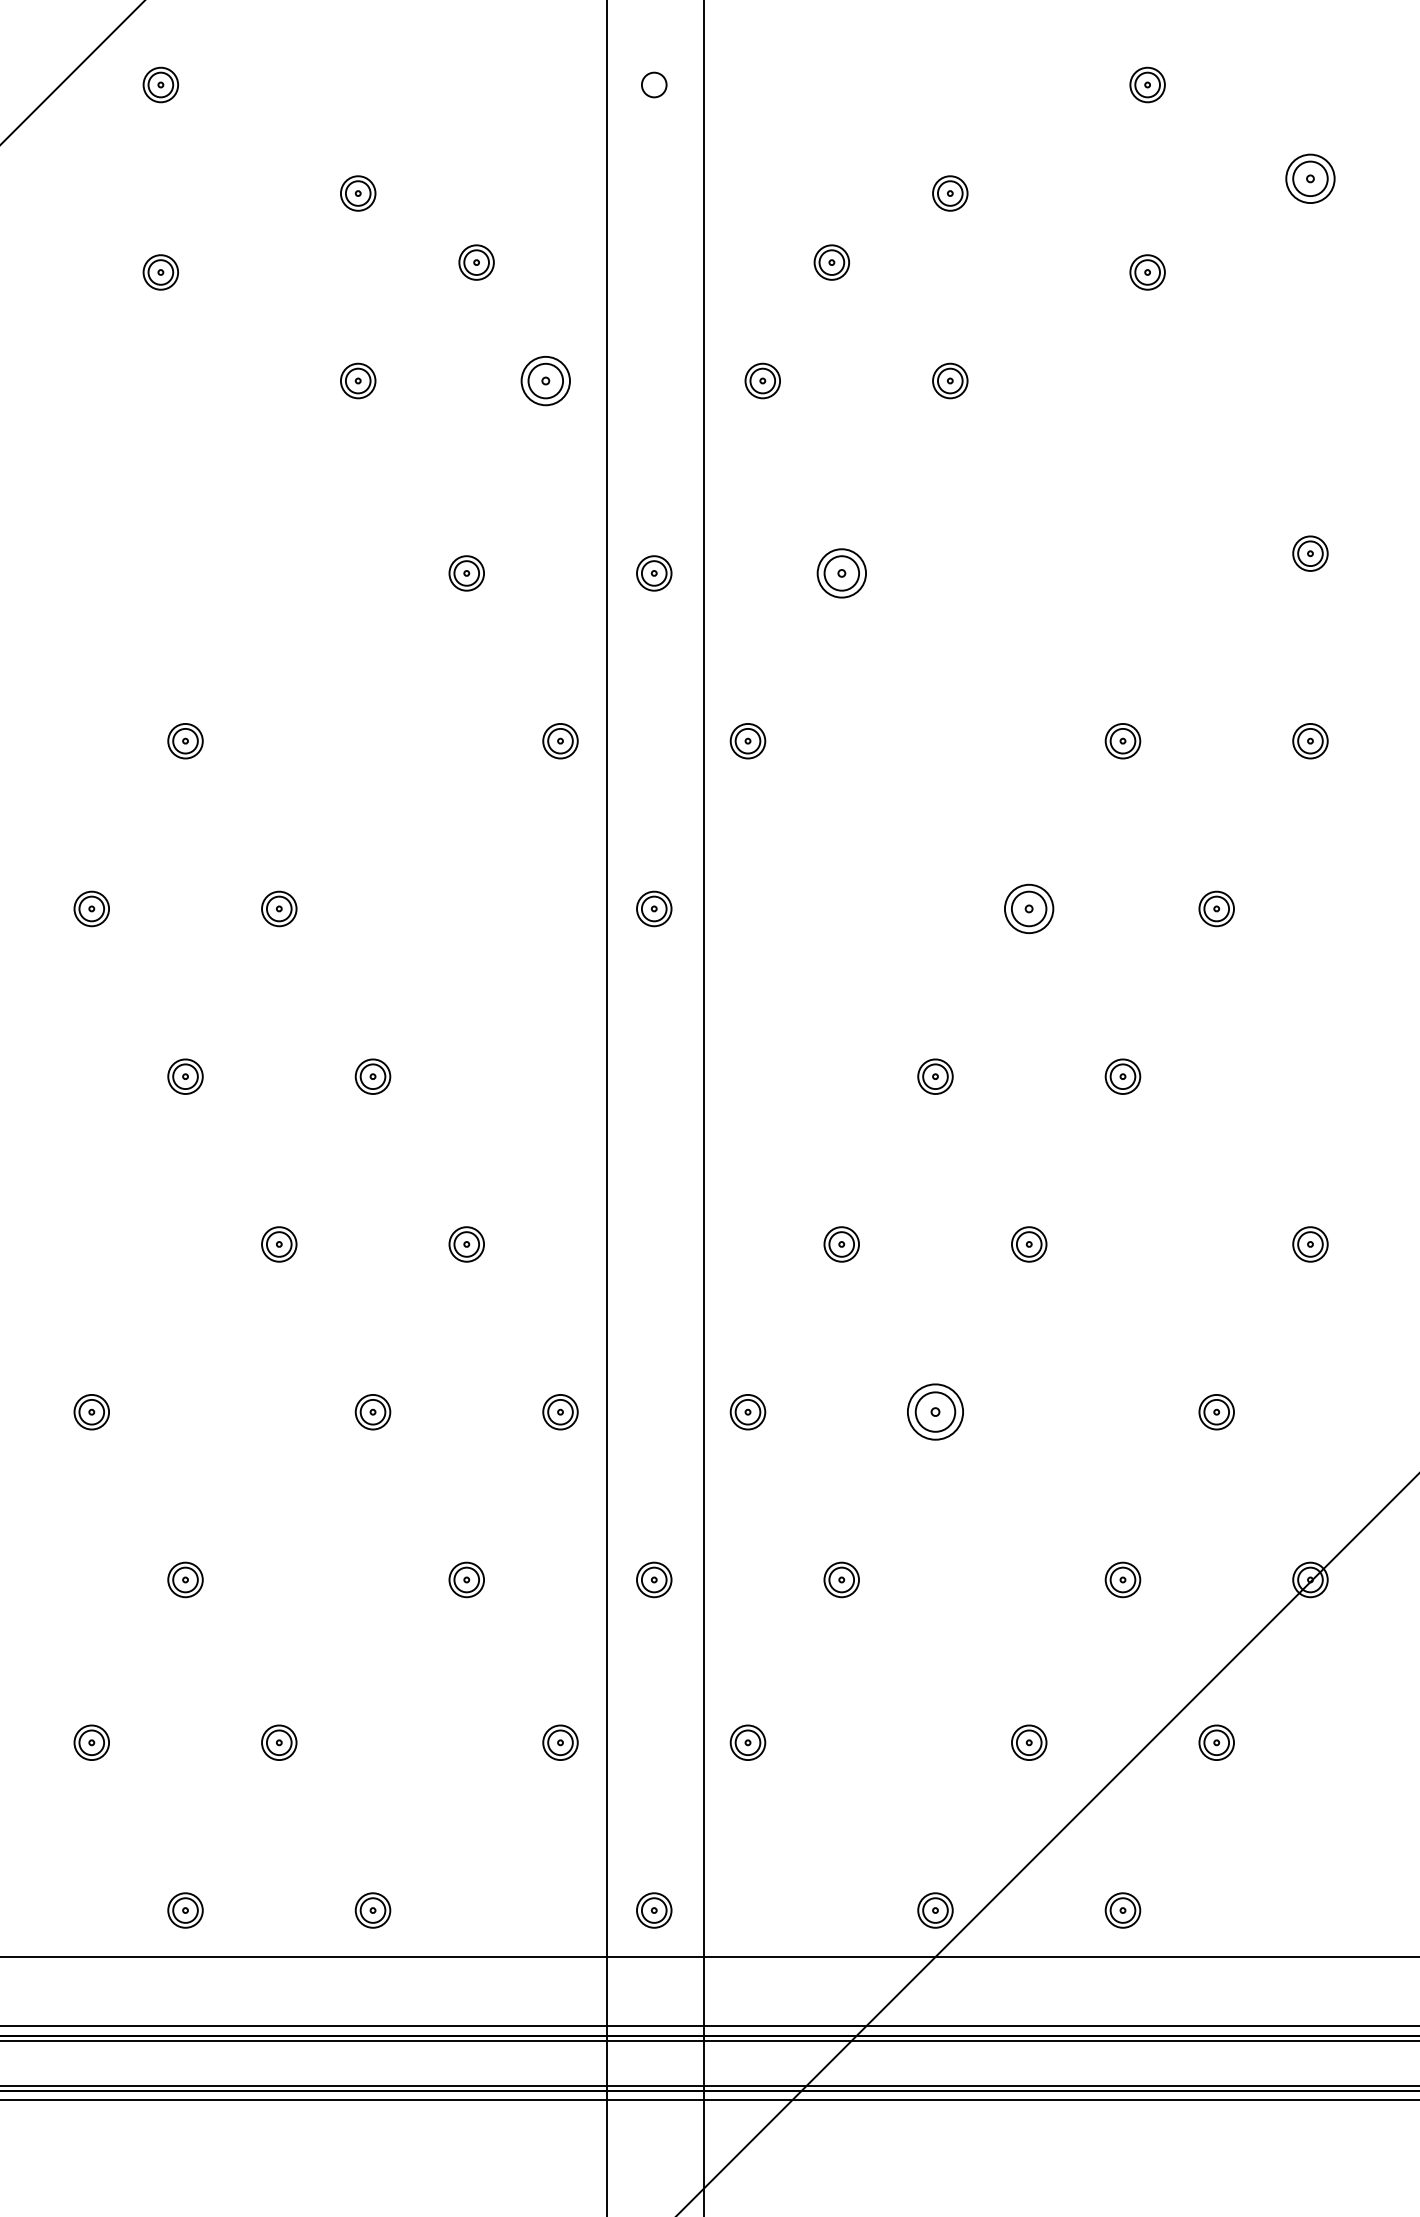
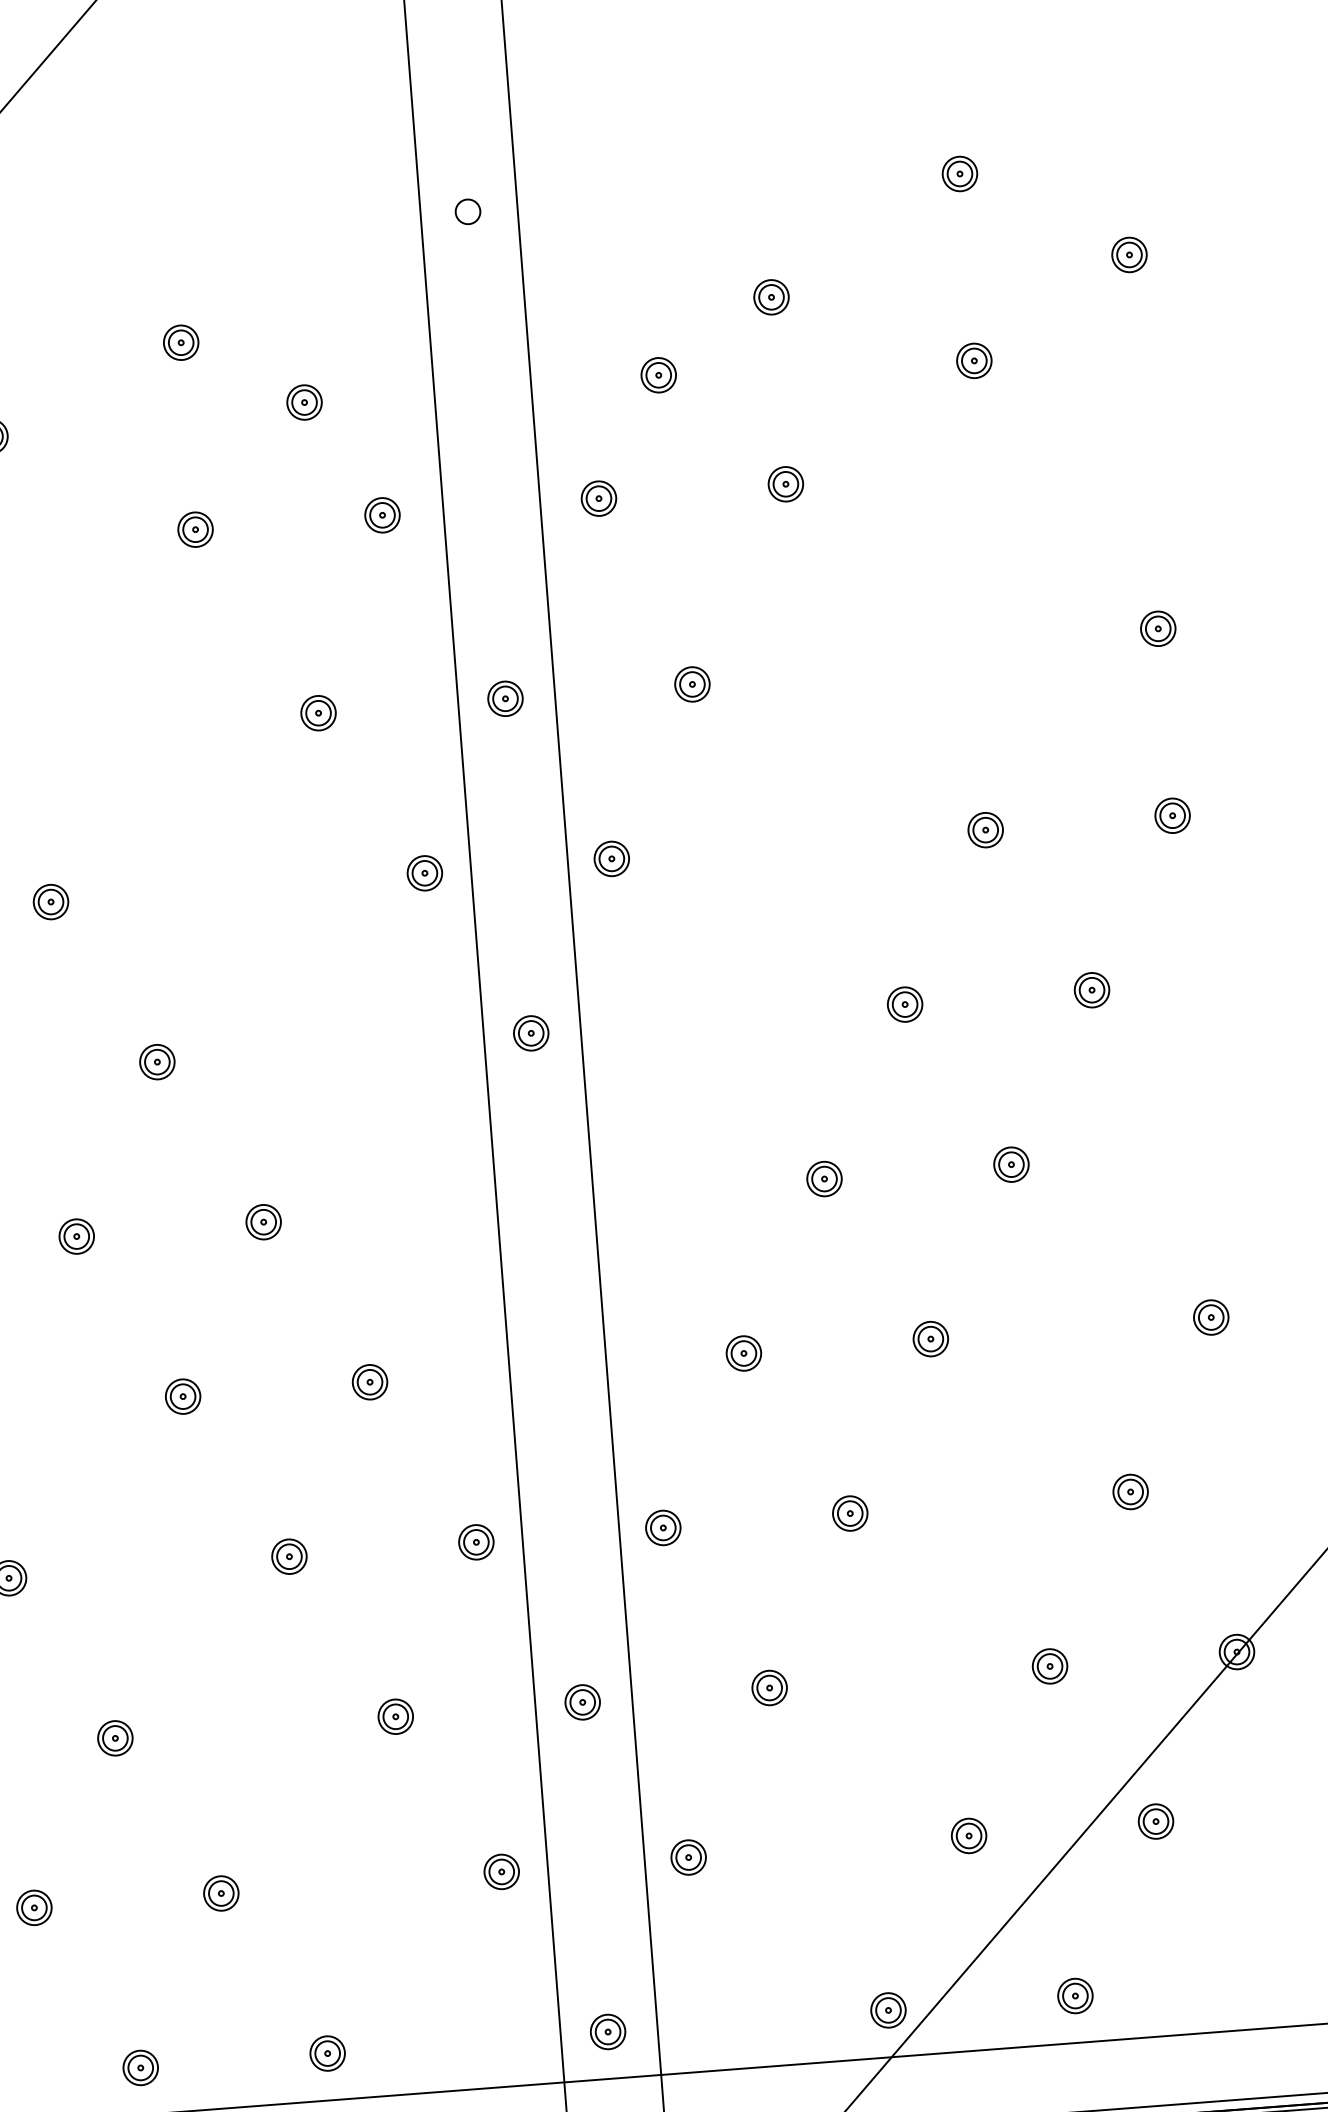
part: (1310, 178) -> (1129, 254), size x0.71
part: (545, 380) -> (382, 514), size x0.71
part: (841, 573) -> (692, 684), size x0.71
part: (1029, 908) -> (905, 1004), size x0.71
part: (935, 1412) -> (850, 1513), size x0.62

